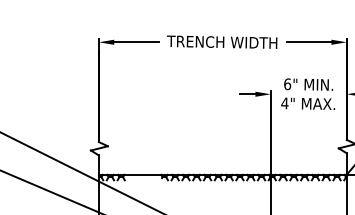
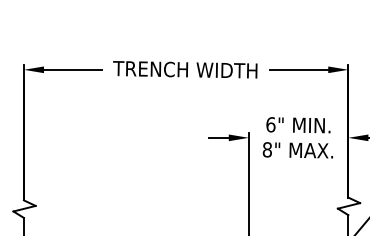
text: (284, 103) -> (266, 149), 4" -> 8"

